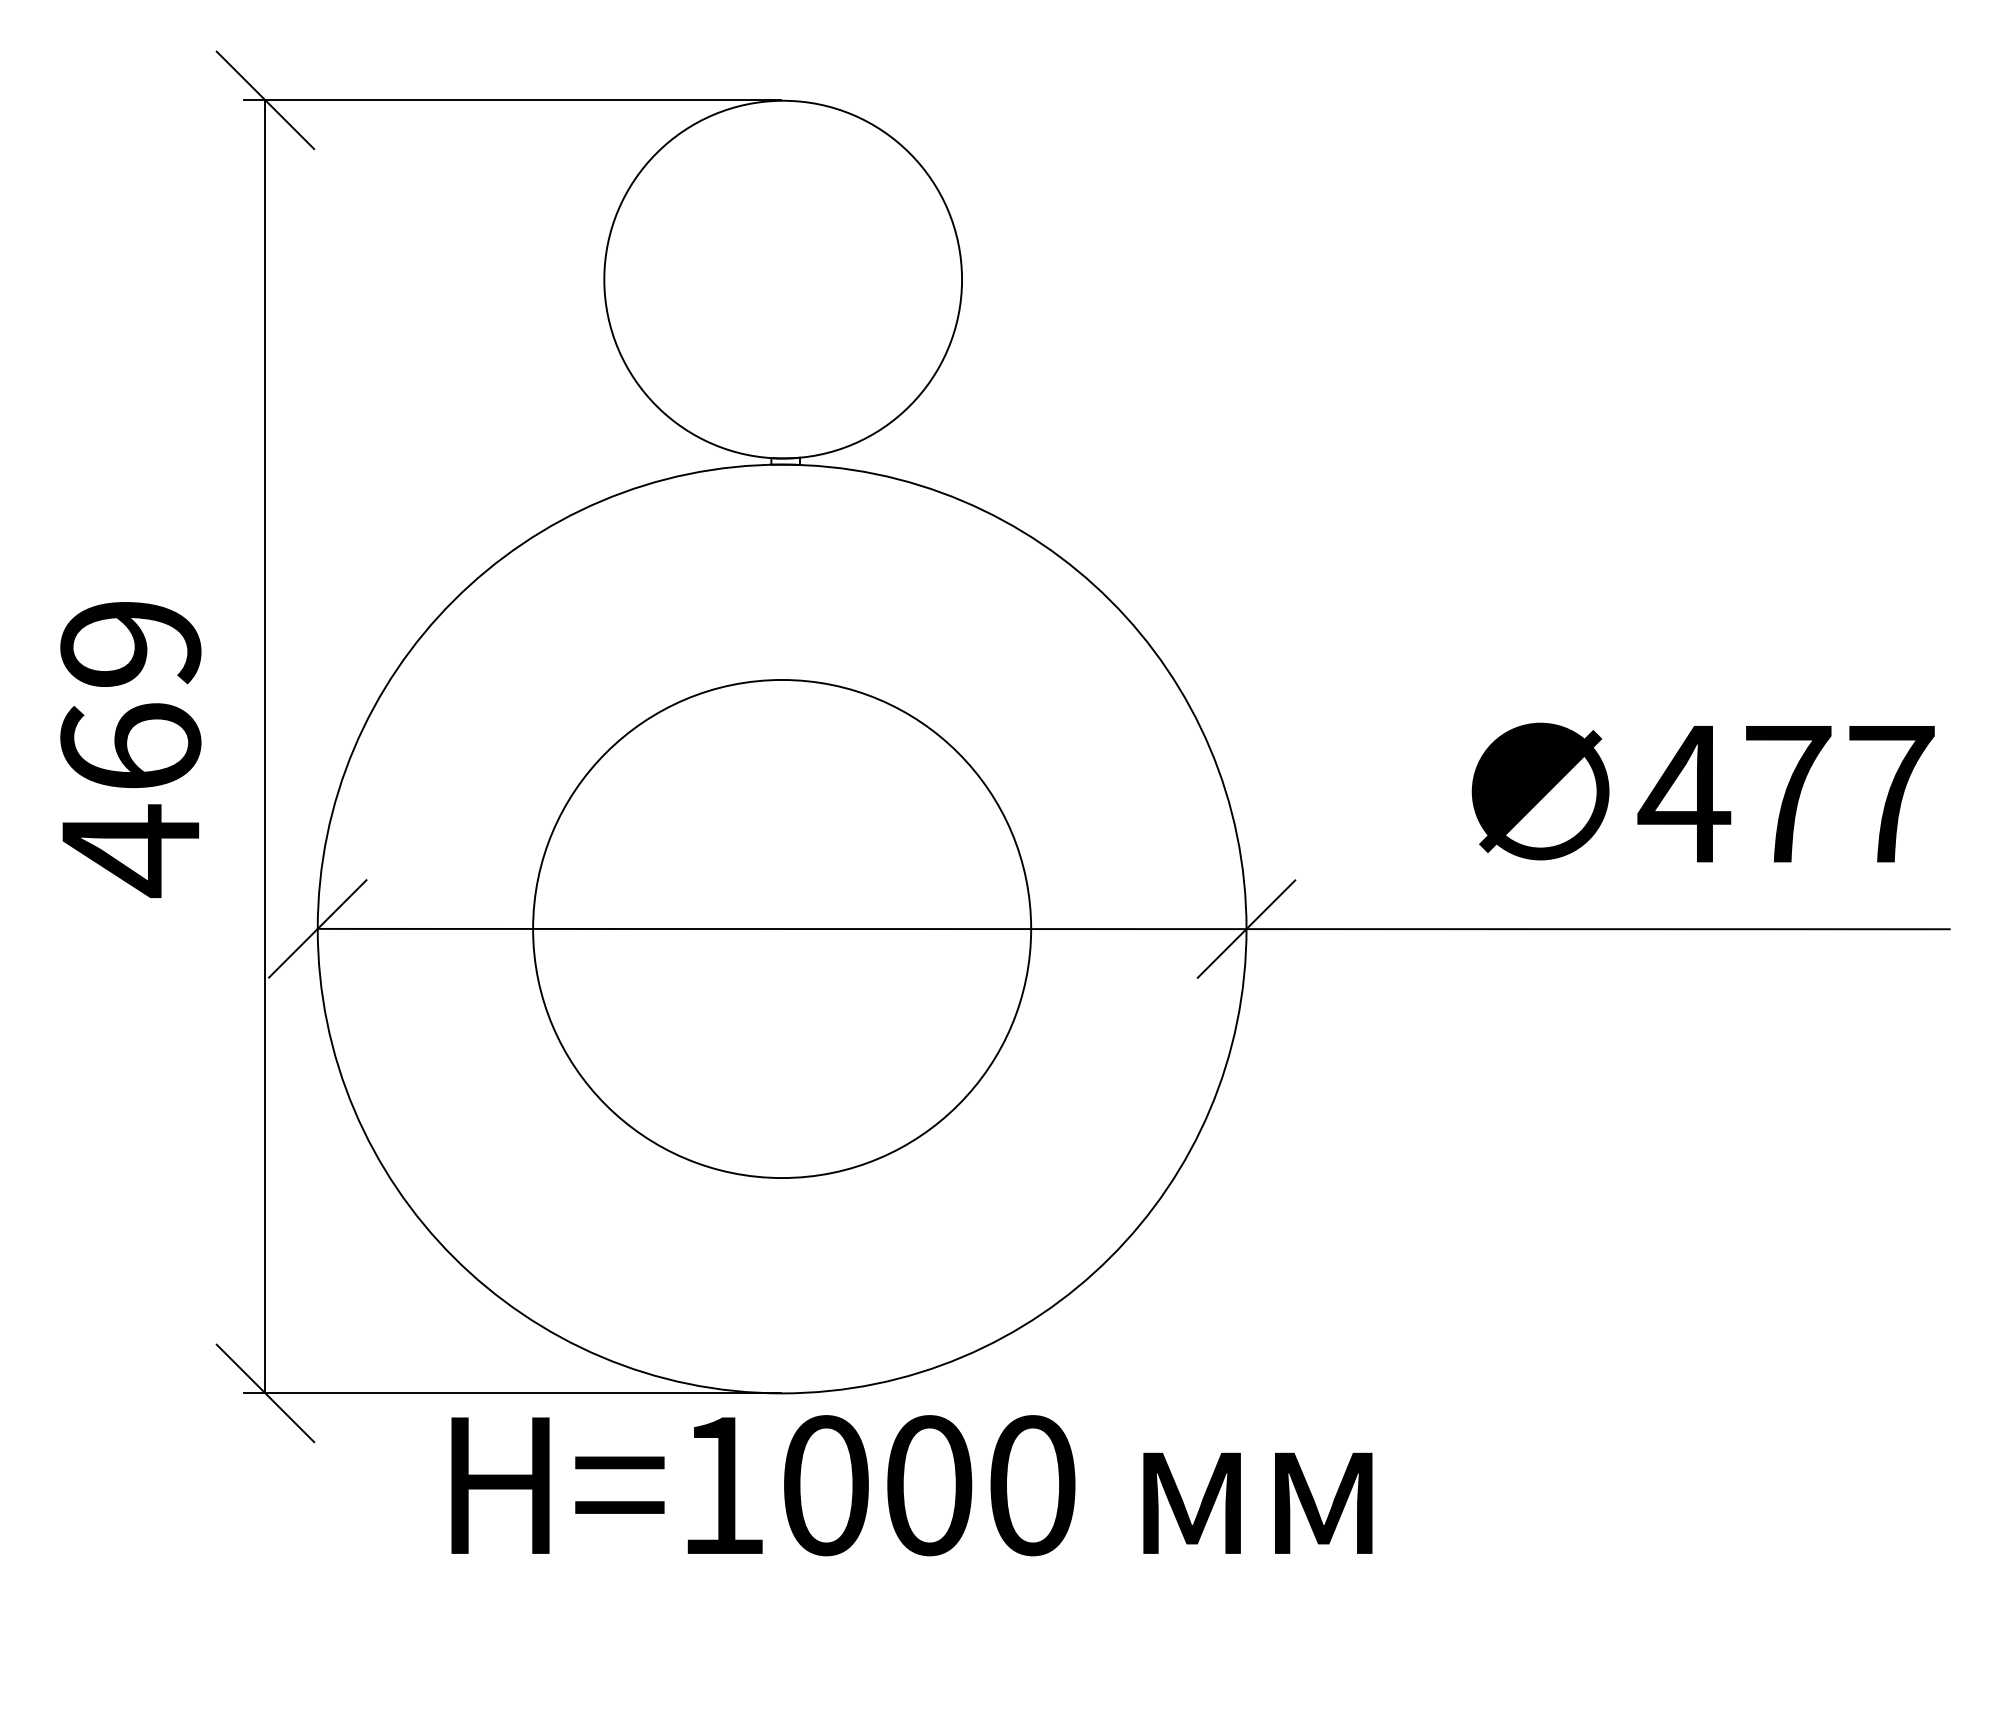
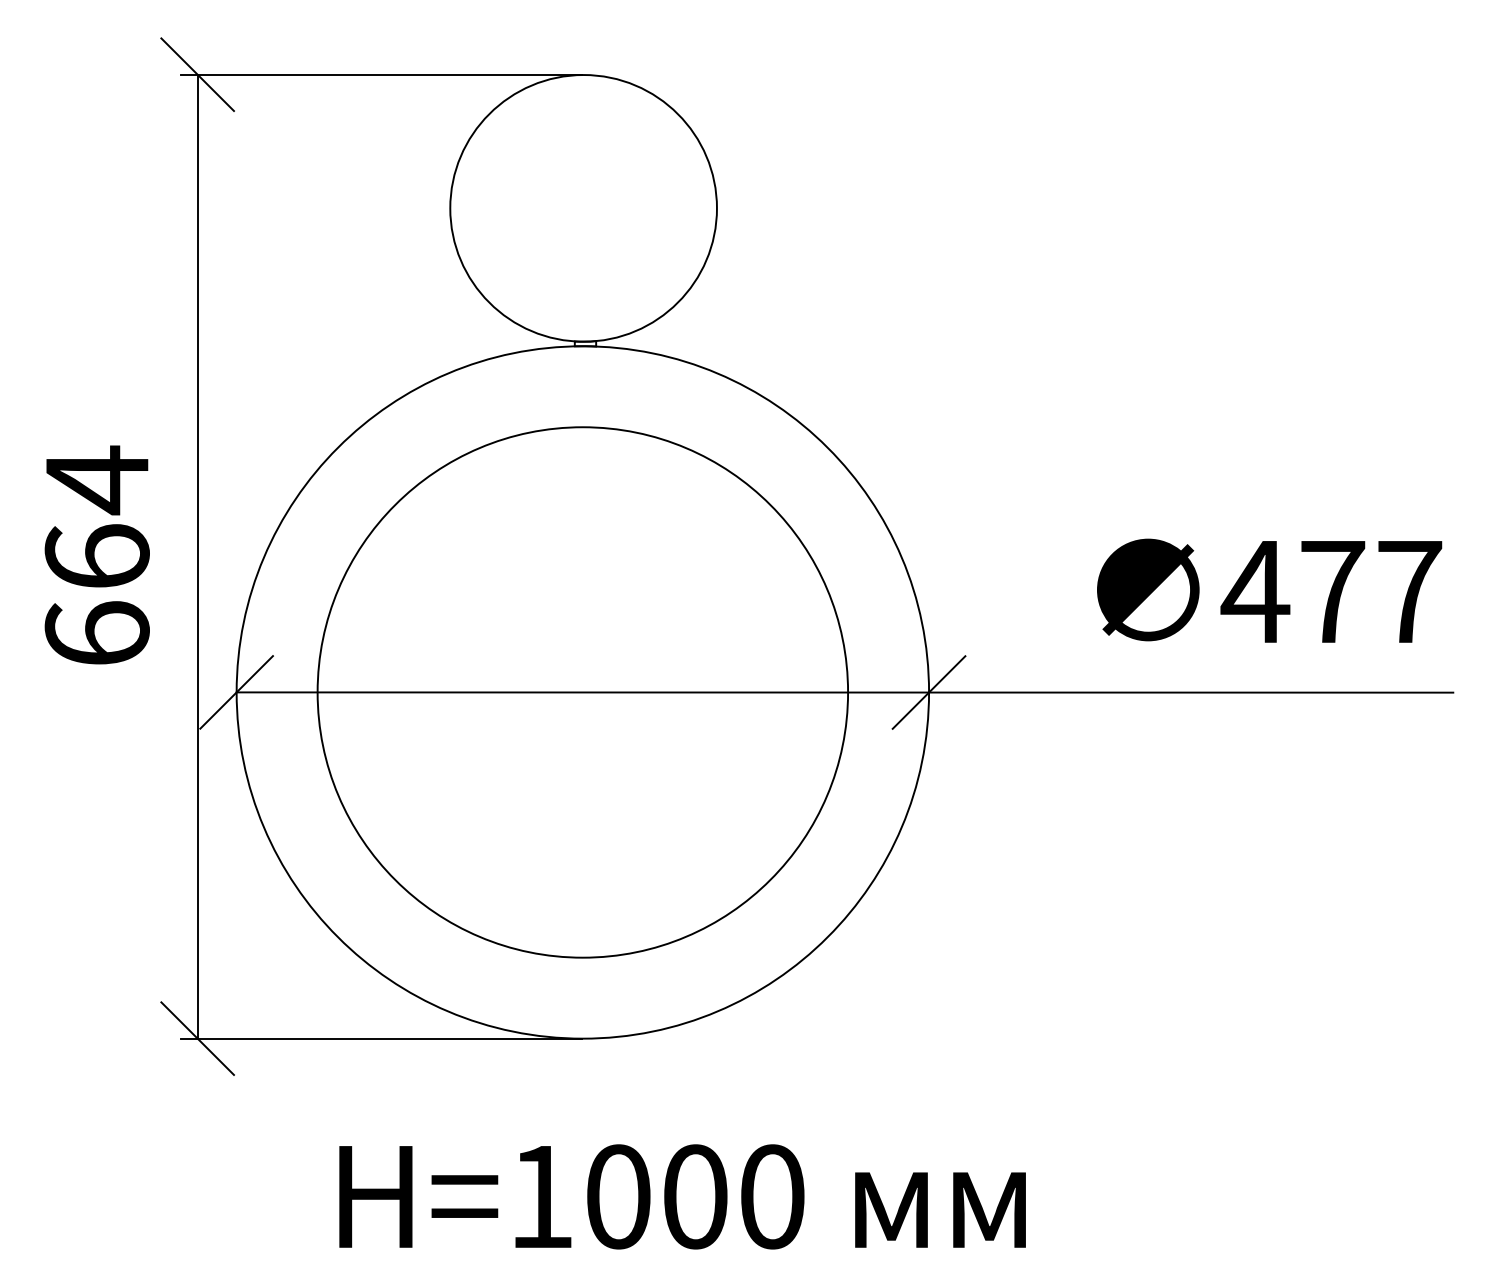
text: (130, 747) -> (97, 557), 469 -> 664
circle: (781, 928) -> (582, 692), size x1.43
text: (911, 1485) -> (682, 1196), moved

